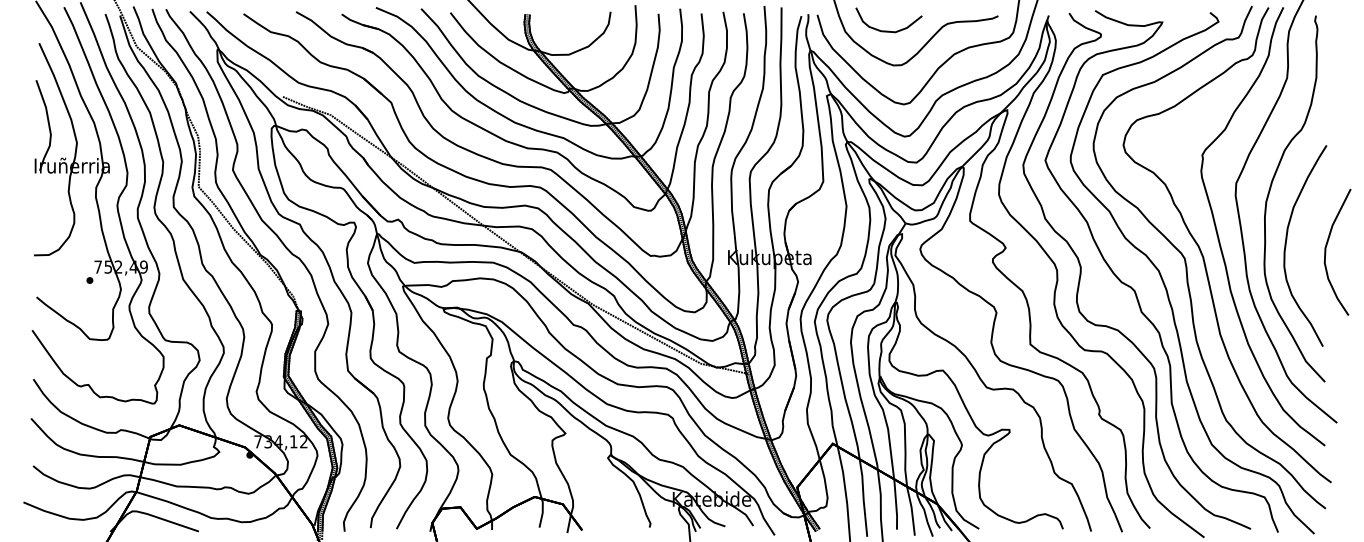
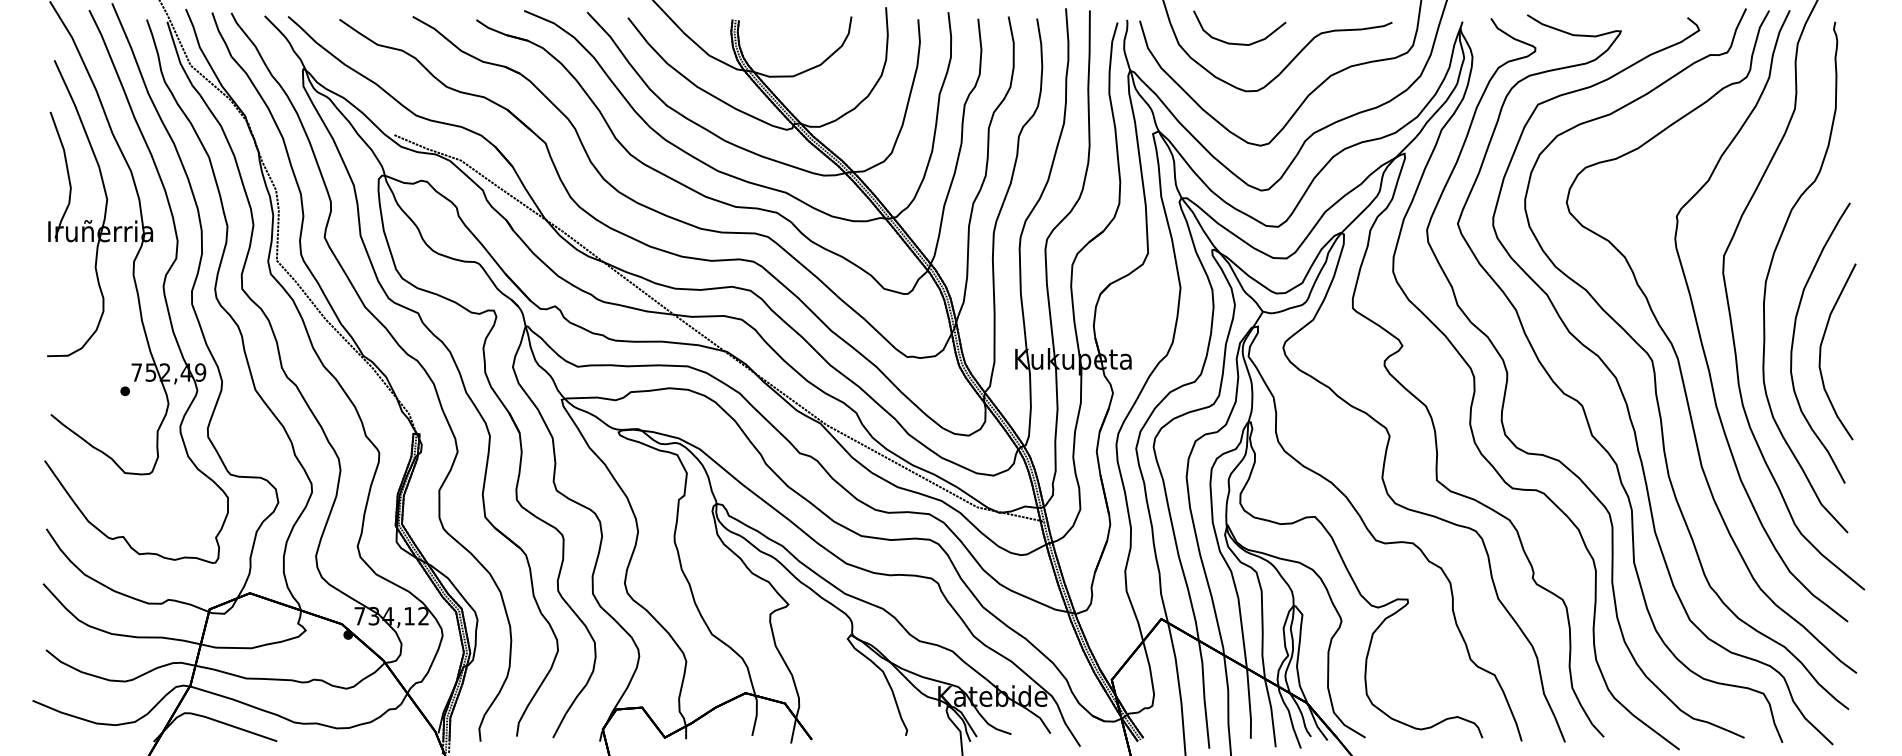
part: (1326, 251) -> (1821, 350), moved

